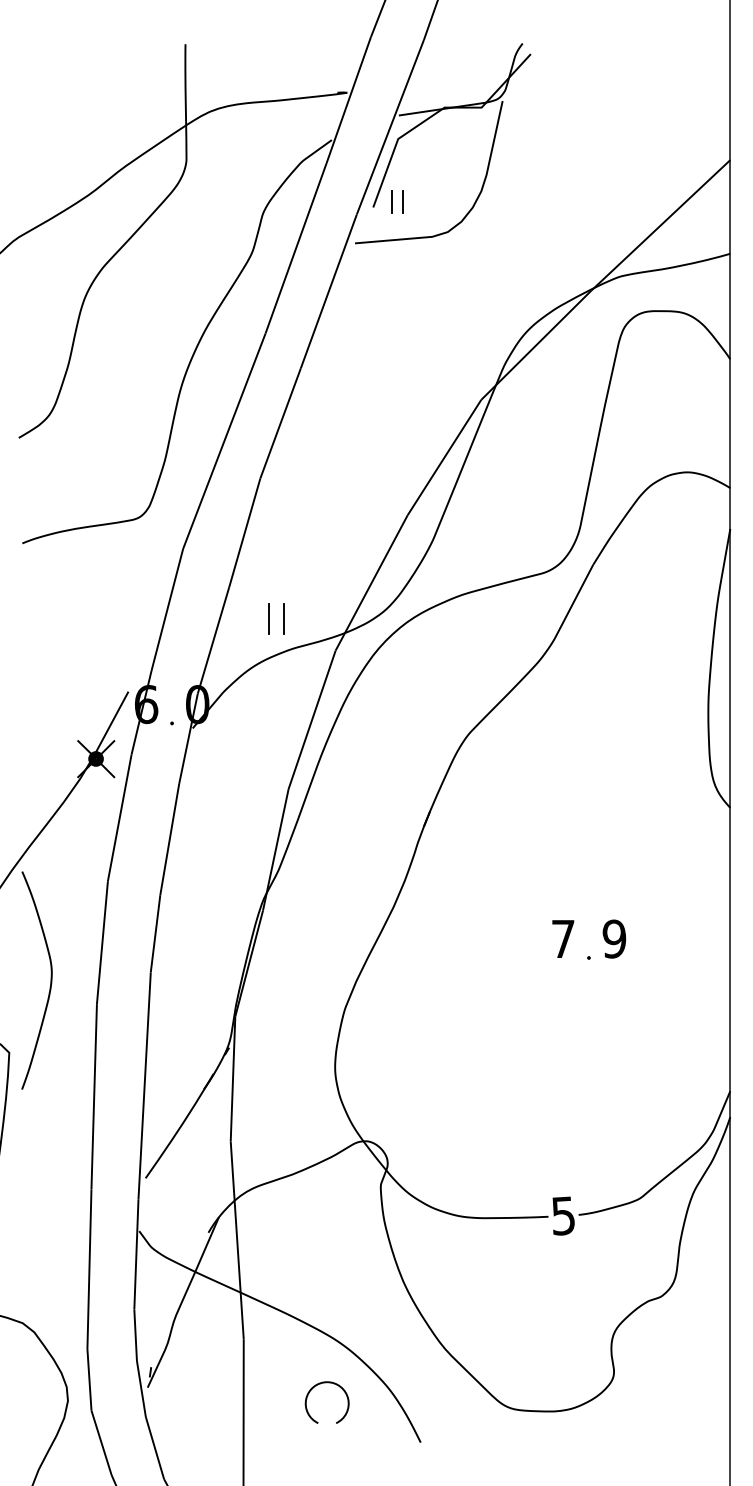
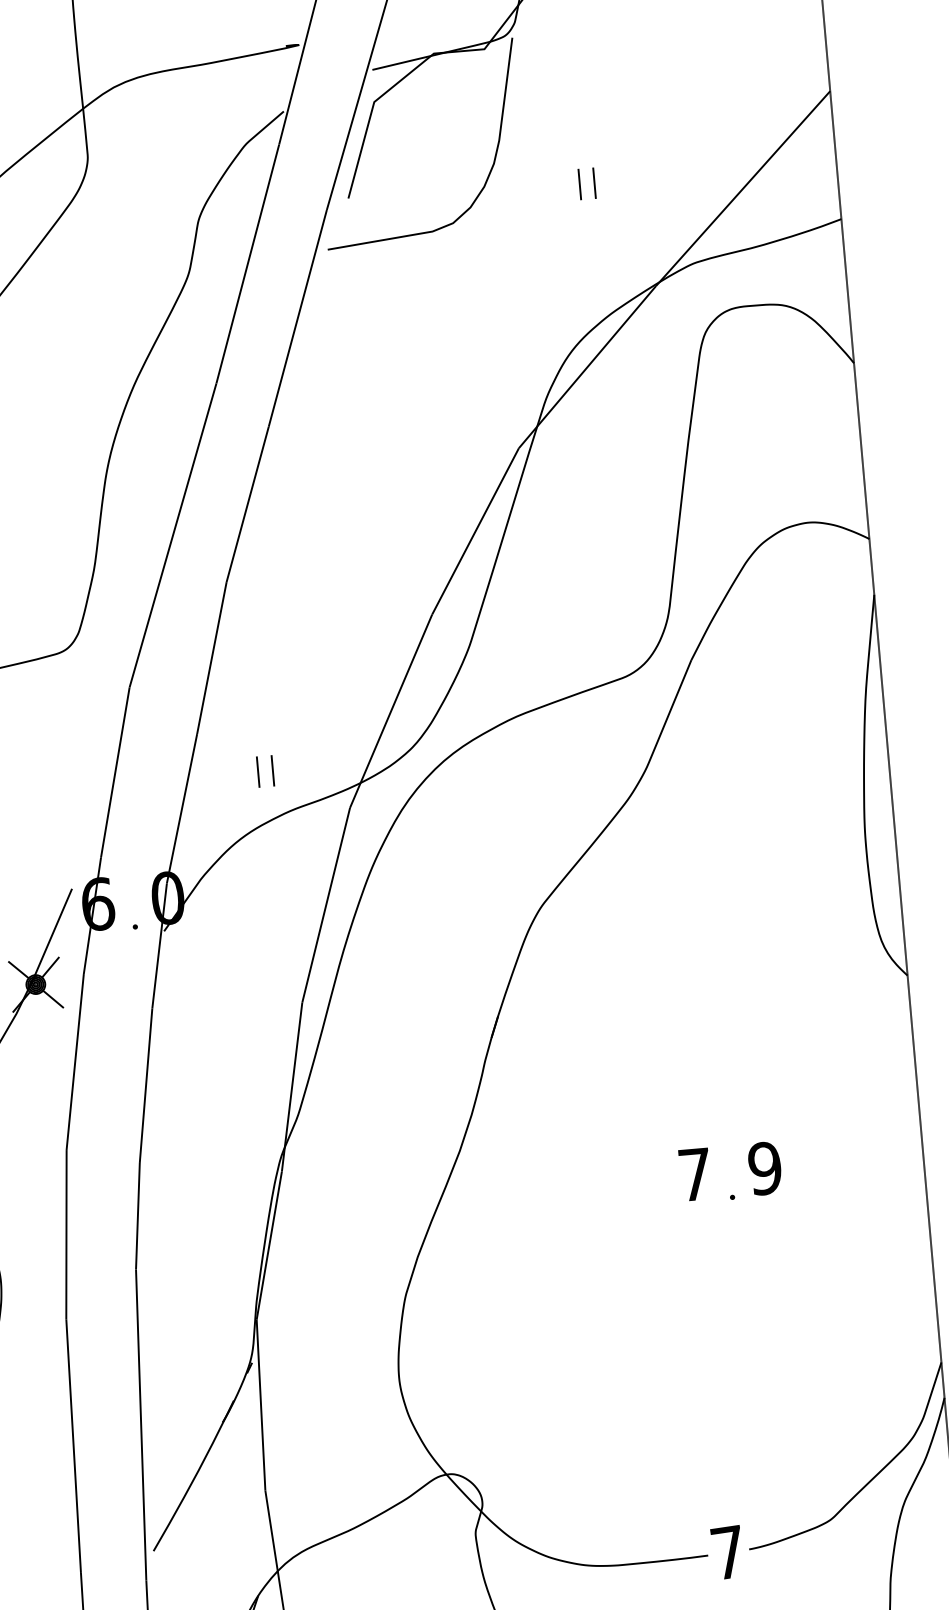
part: (397, 201) -> (586, 183), moved
part: (276, 618) -> (265, 771), size x0.71
text: (562, 1215) -> (727, 1552), 5 -> 7

